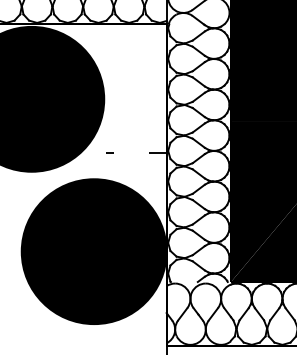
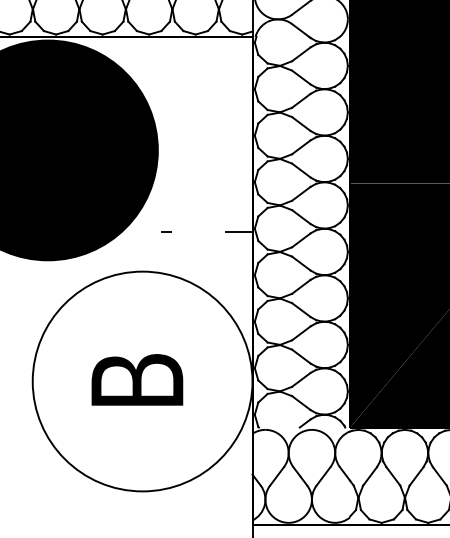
fill: (93, 251) -> (141, 381), removed

